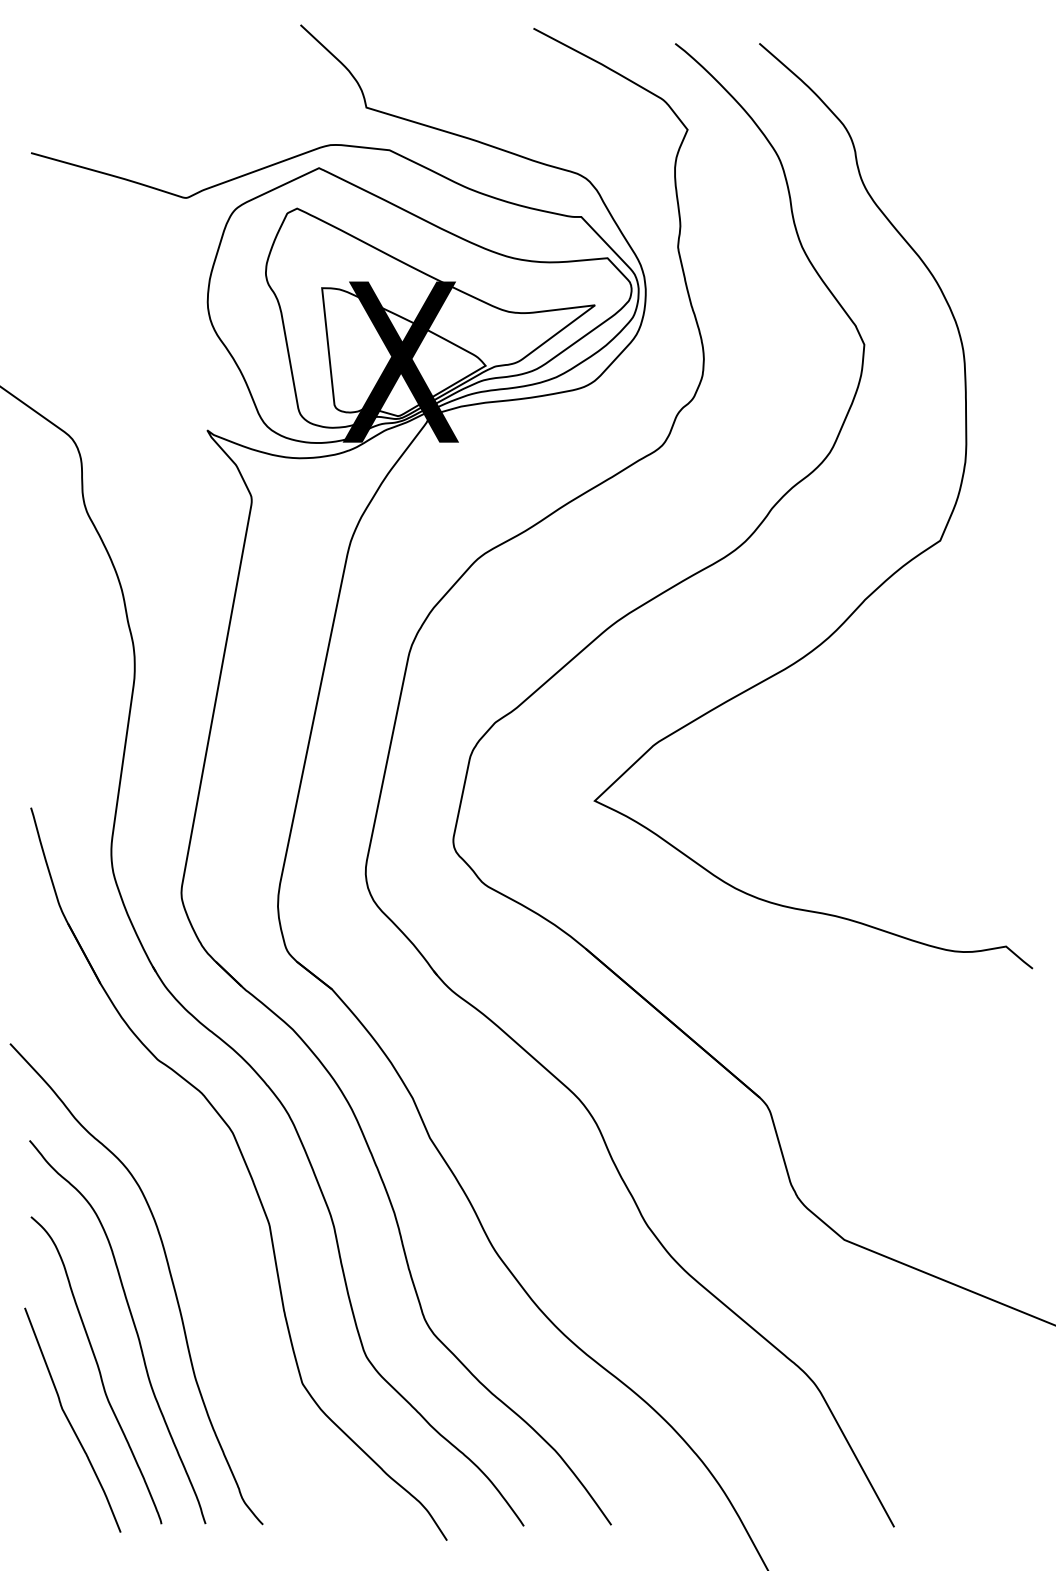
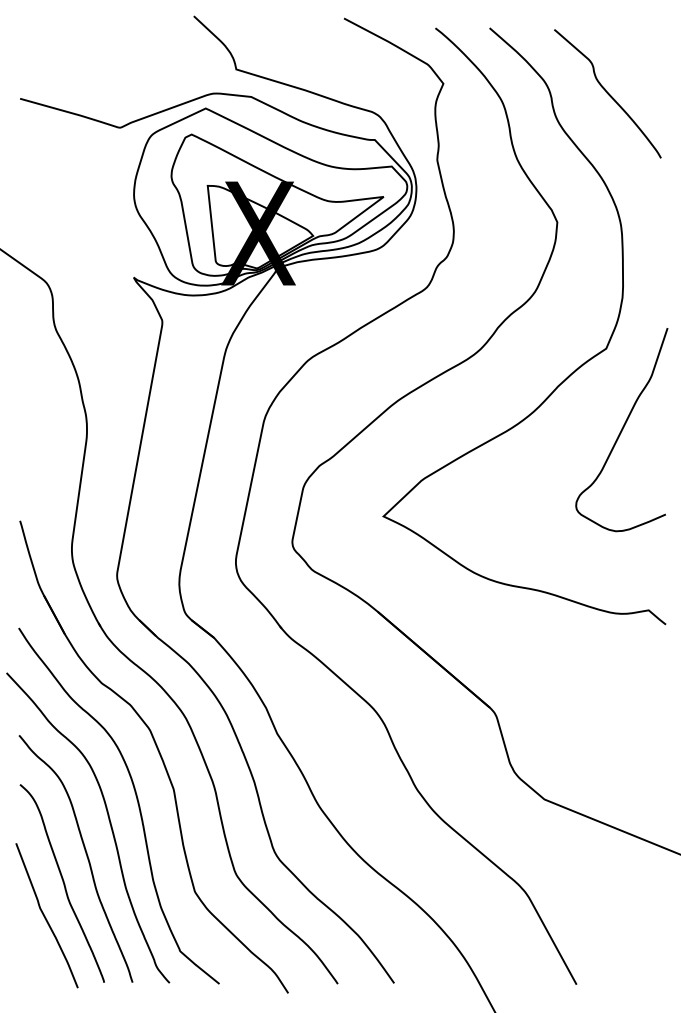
curve: (942, 144) -> (607, 93), added
curve: (963, 667) -> (621, 430), added
curve: (211, 1241) -> (136, 800), added

